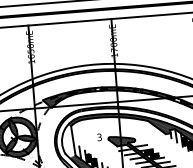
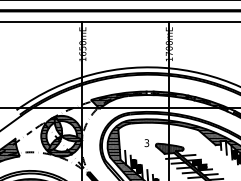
hatch: (67, 141) -> (113, 144), added

